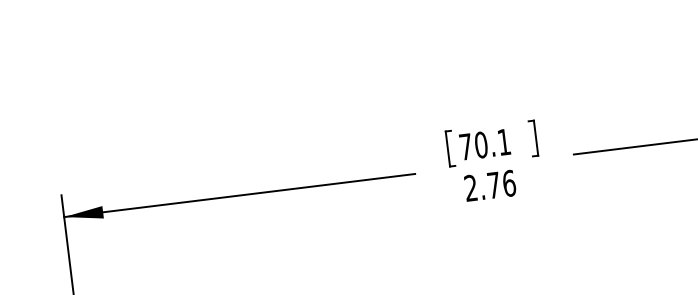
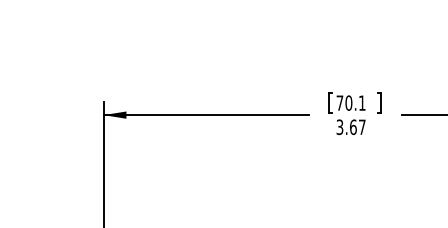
text: (489, 186) -> (350, 127), 2.76 -> 3.67

